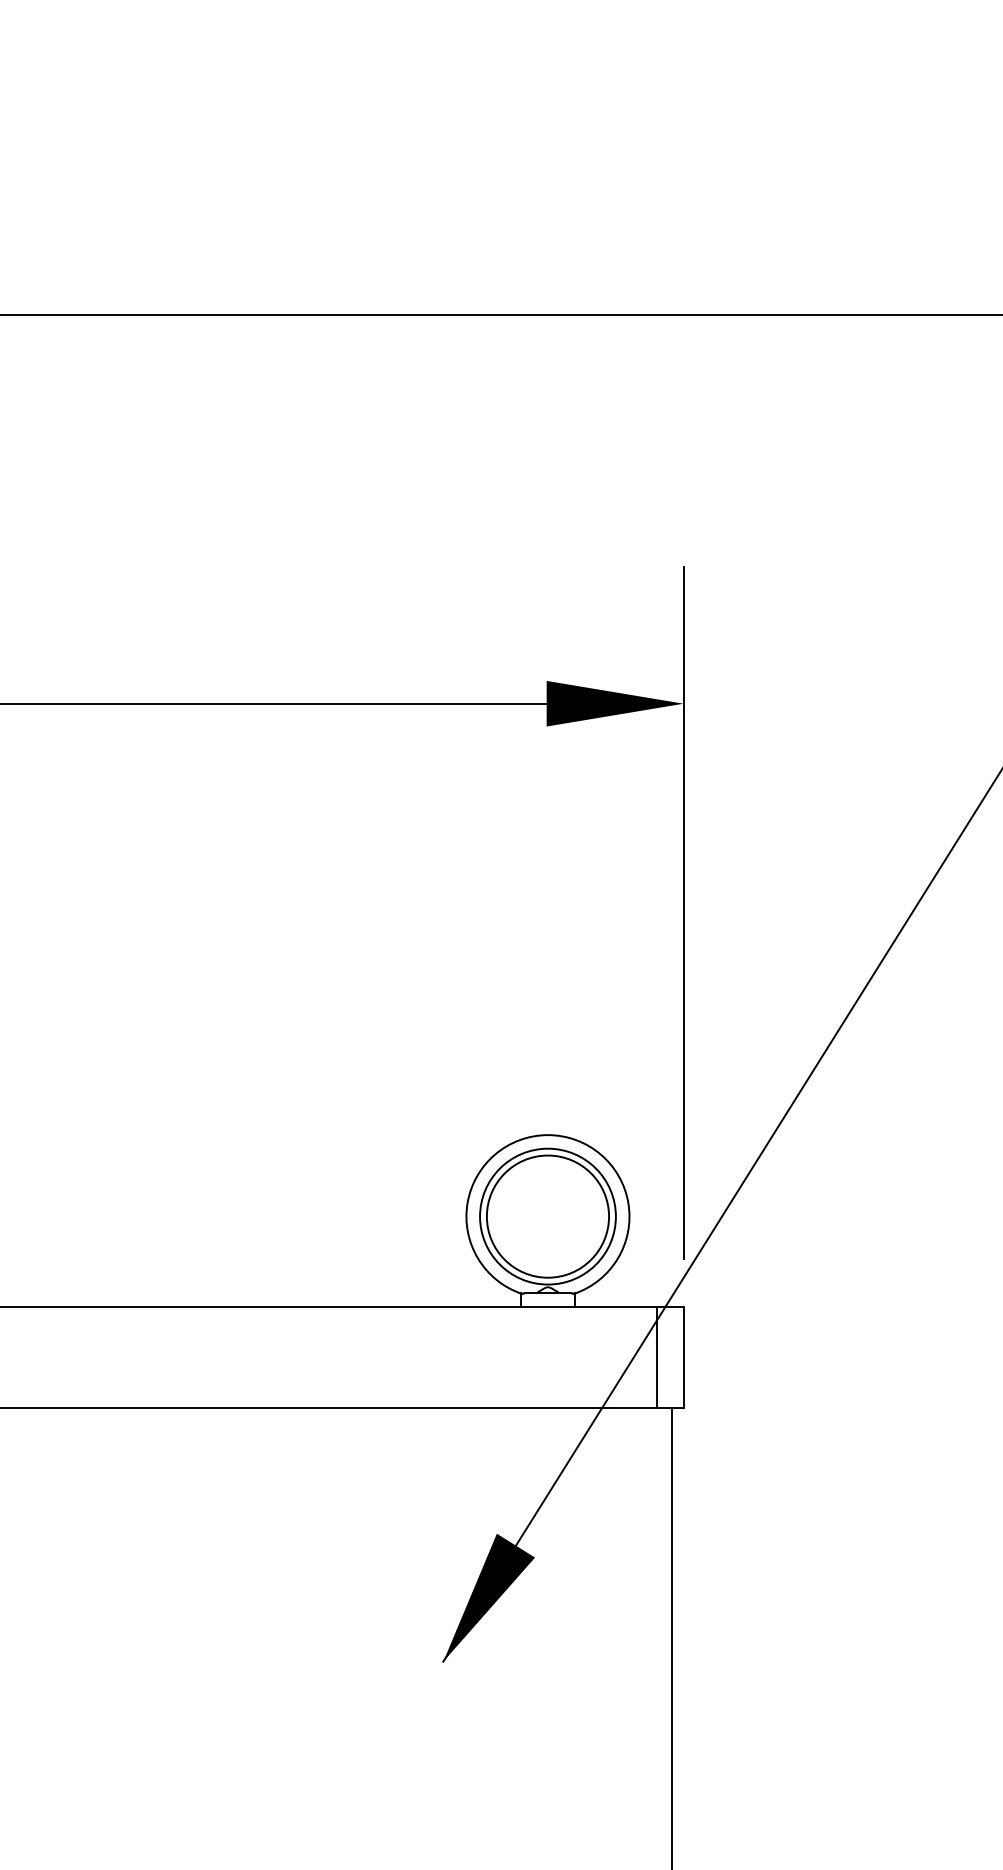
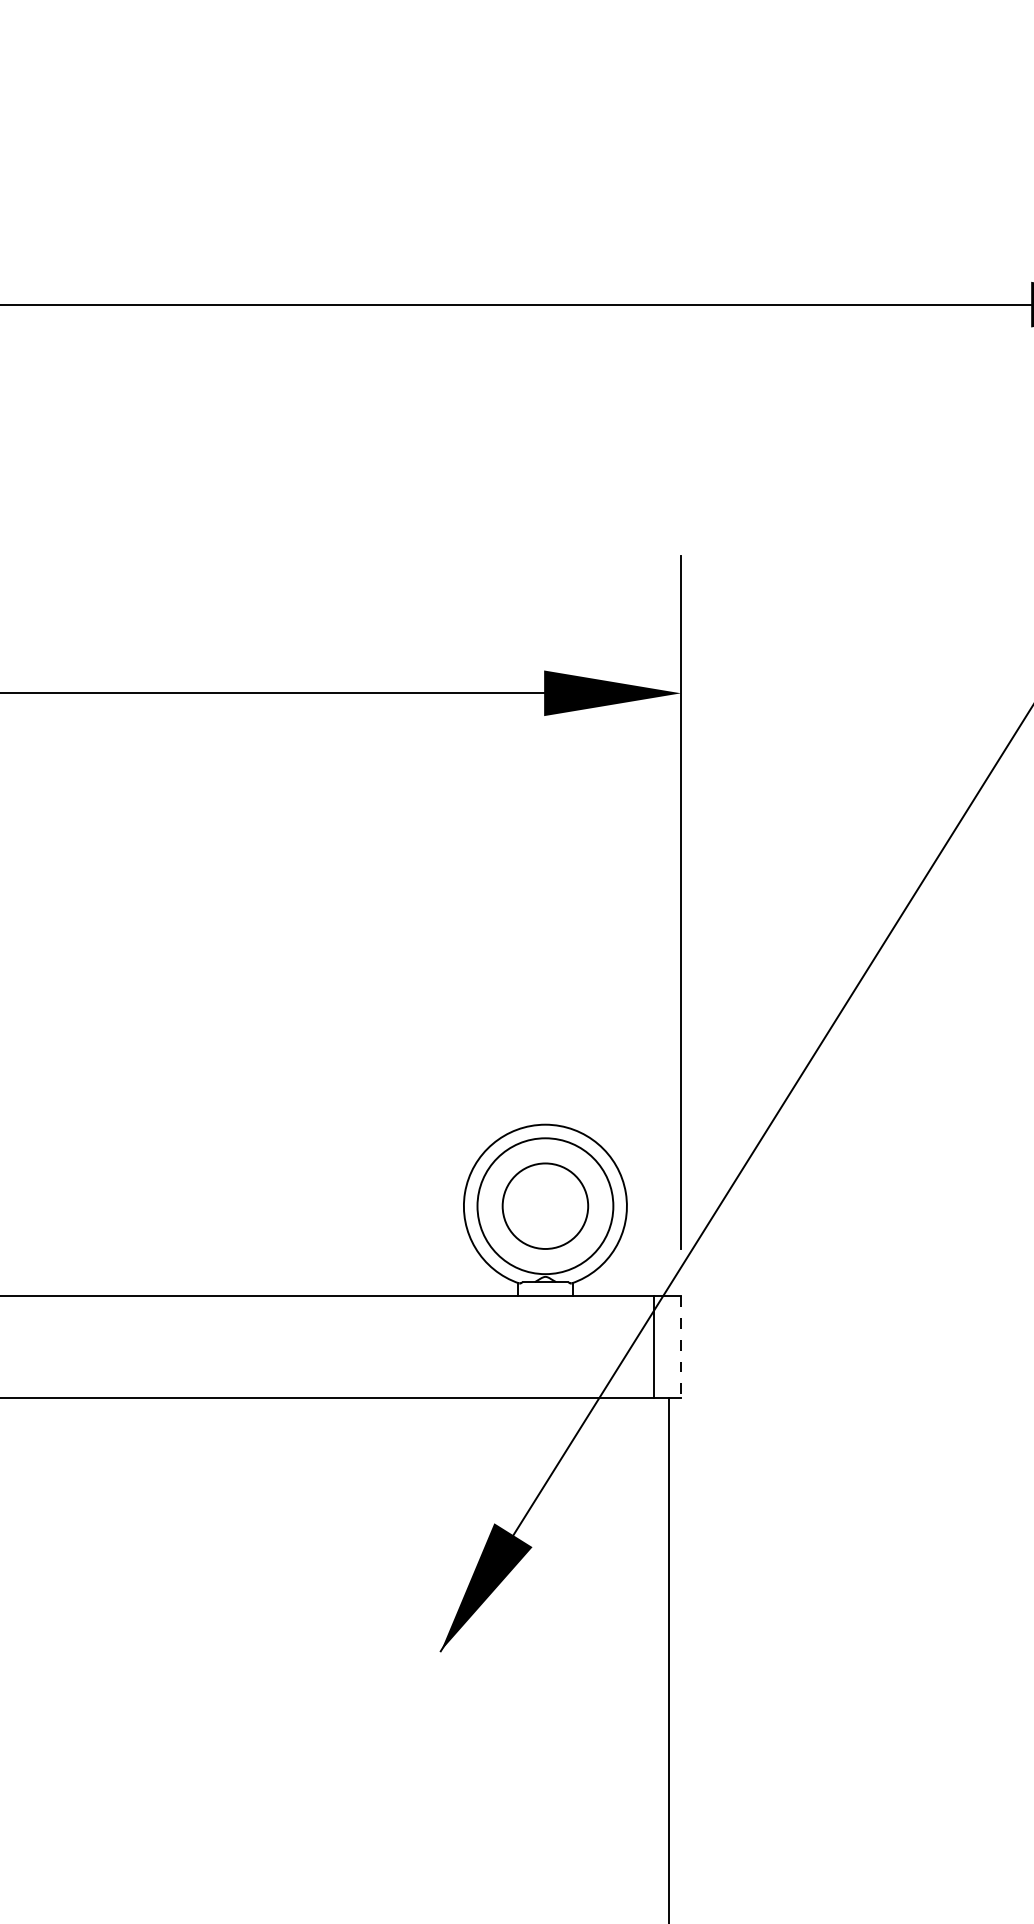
circle: (548, 1216) -> (545, 1206), size x0.7
line: (684, 1357) -> (681, 1347), solid -> dashed

